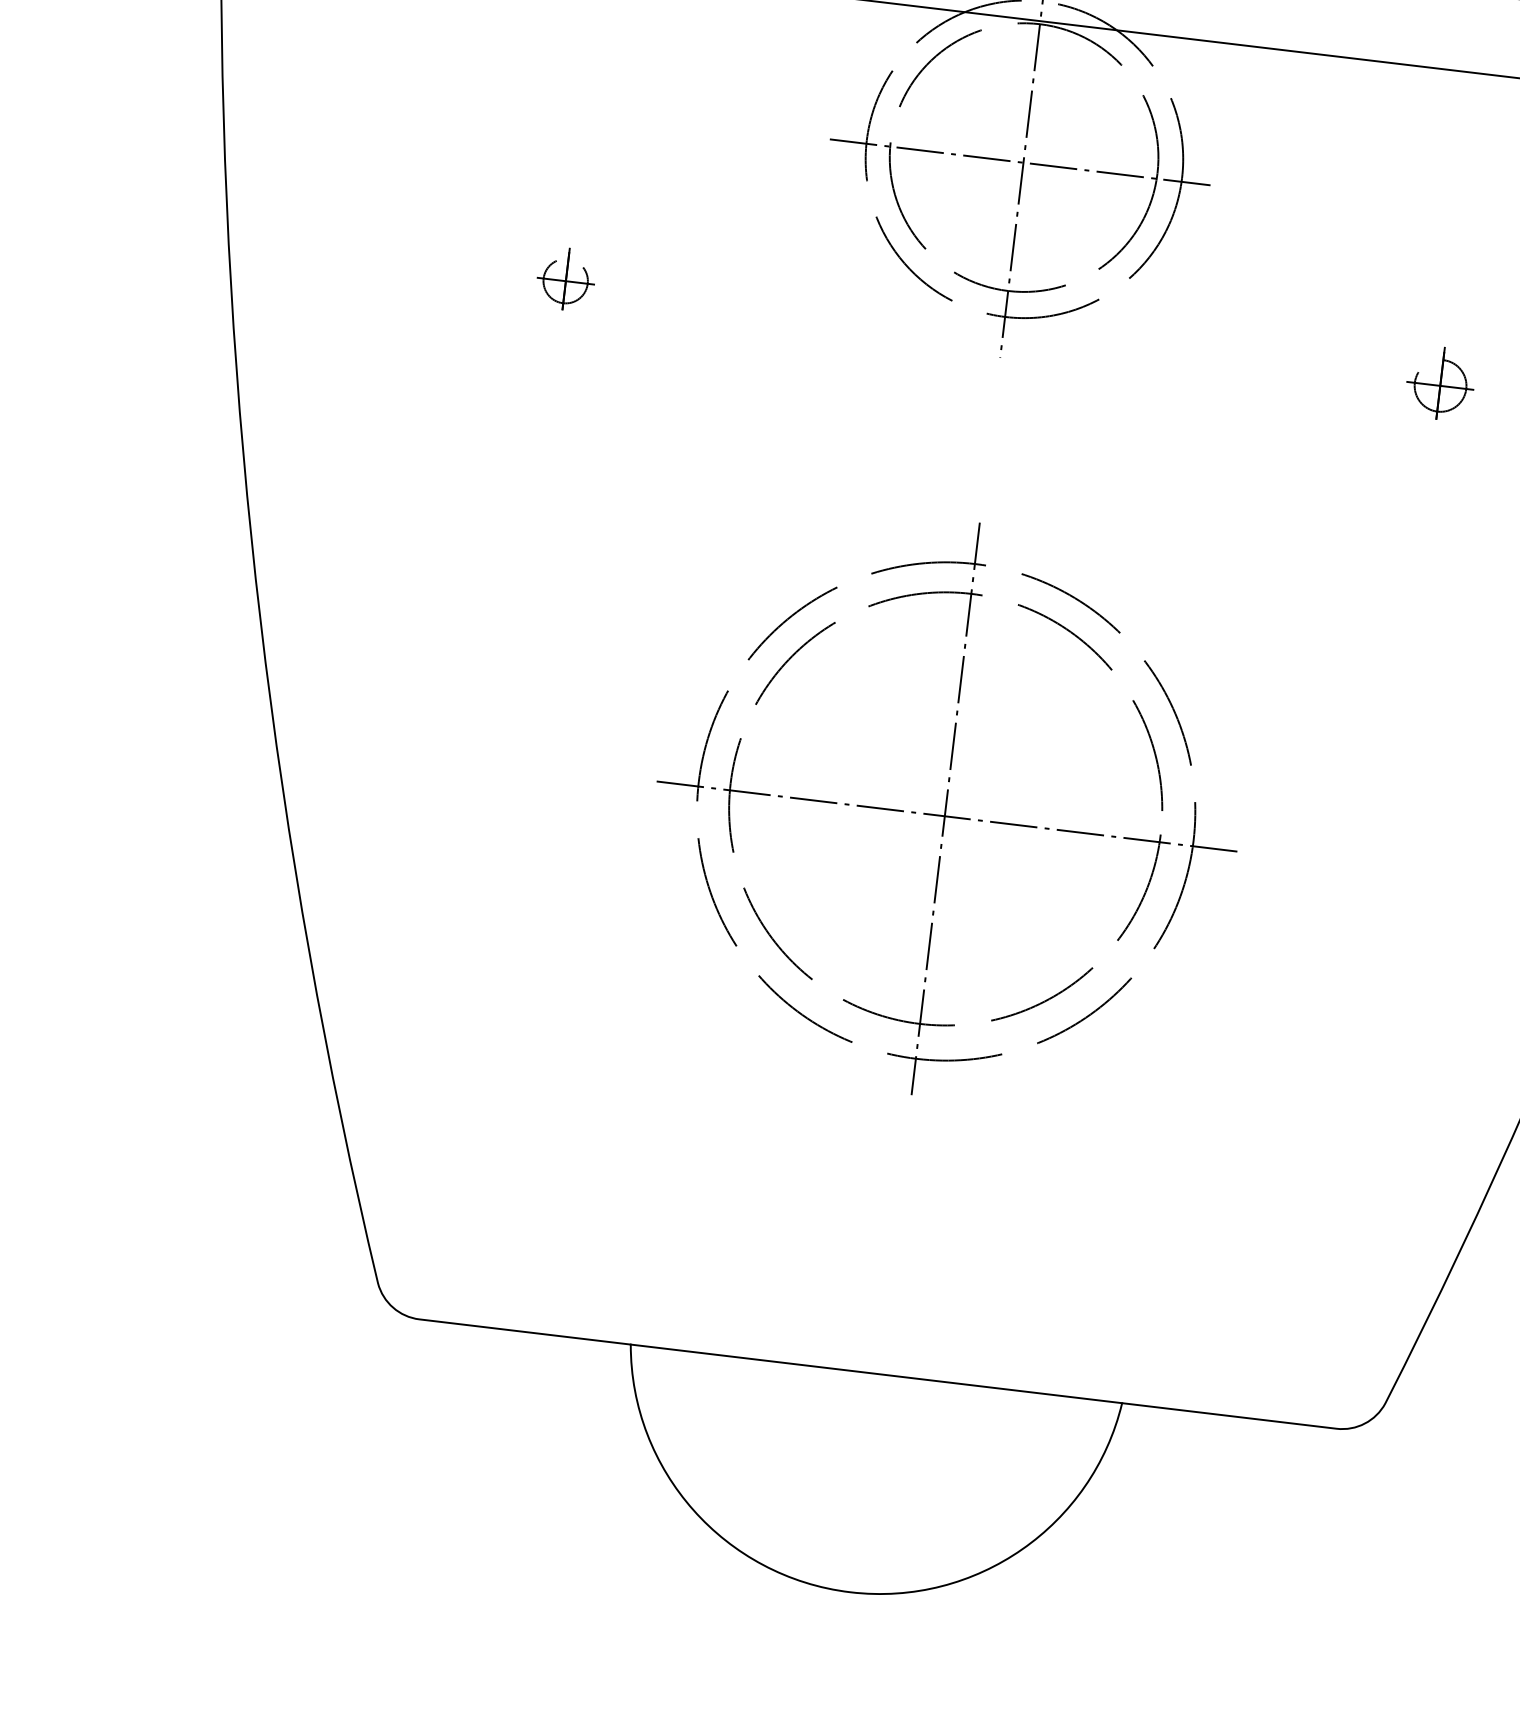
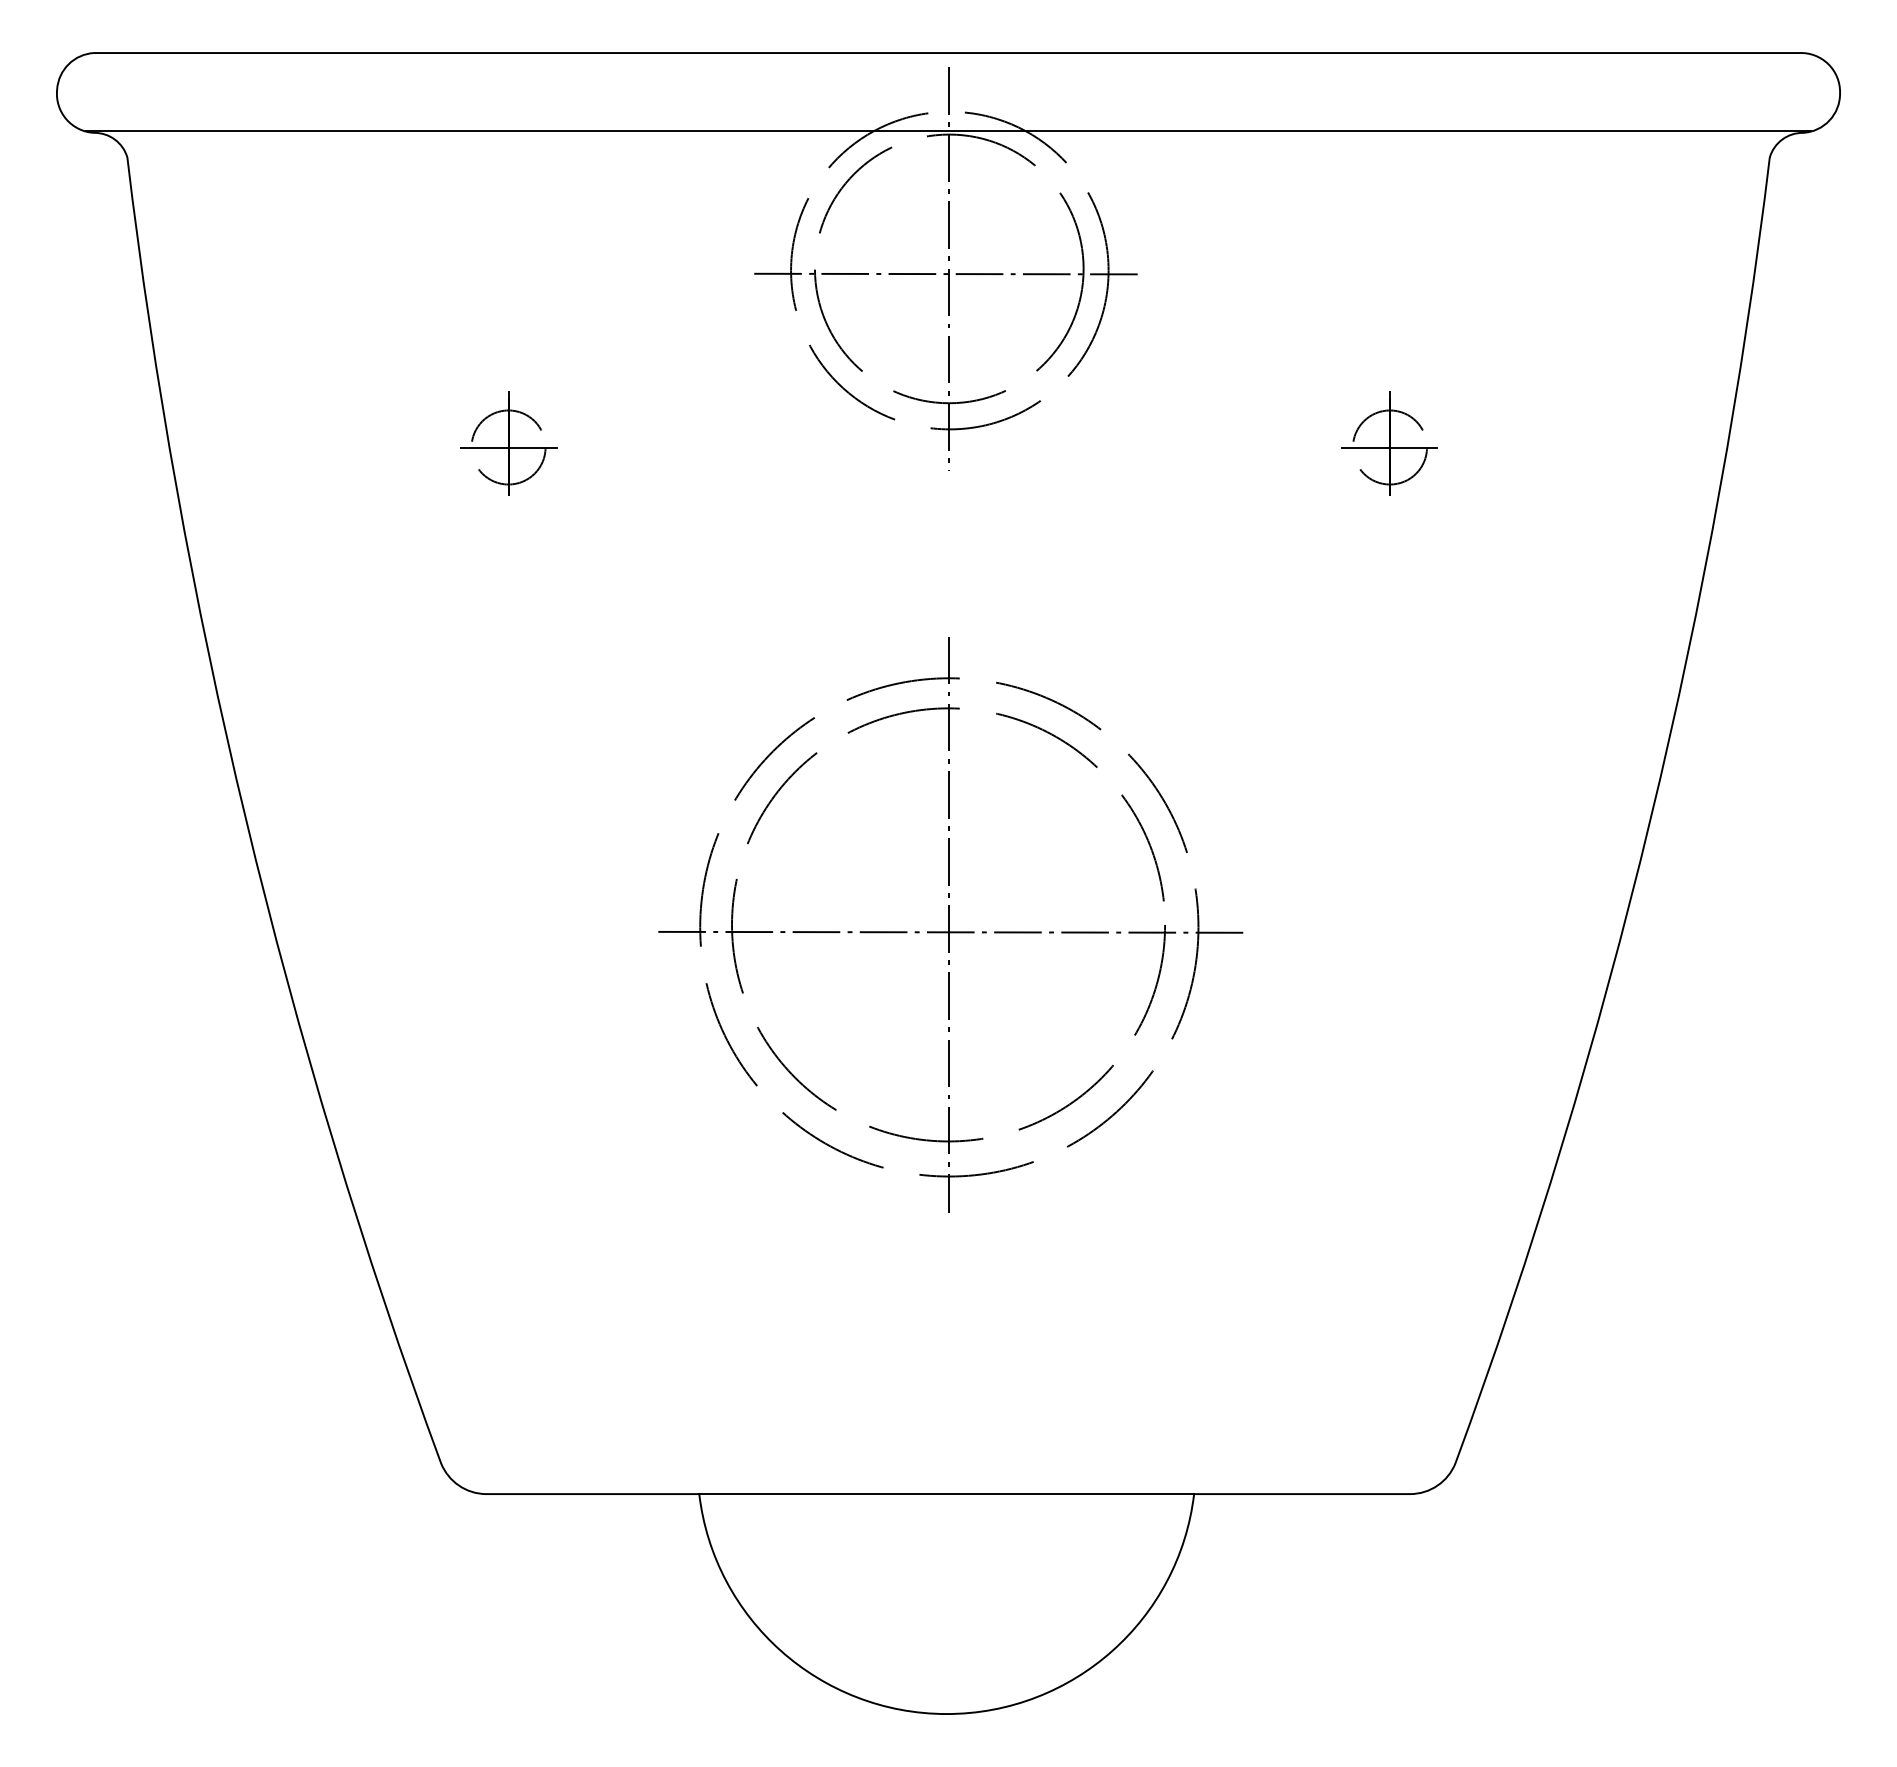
part: (565, 278) -> (508, 443), size x1.67
part: (1440, 383) -> (1389, 443), size x1.43

